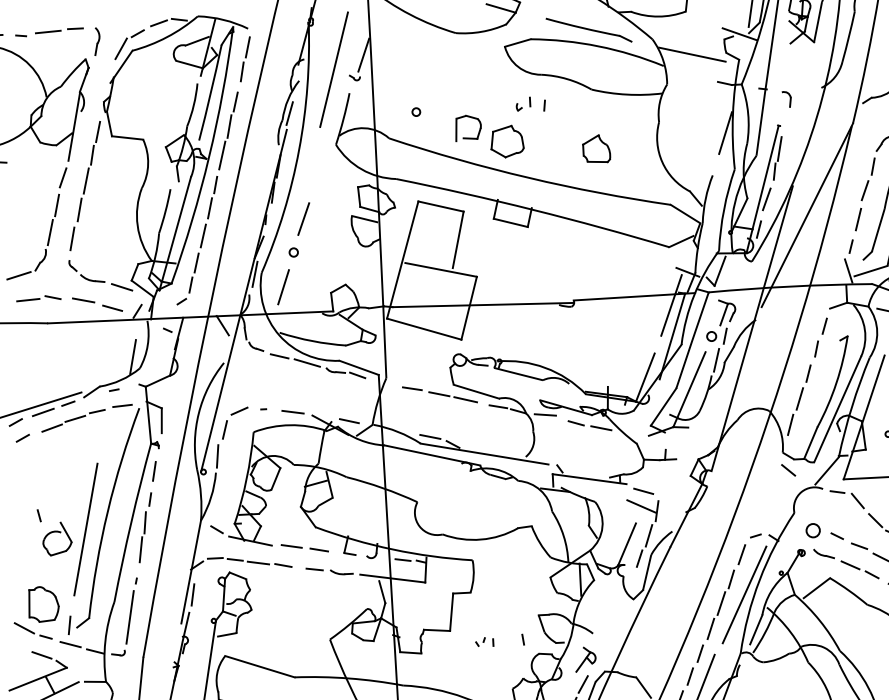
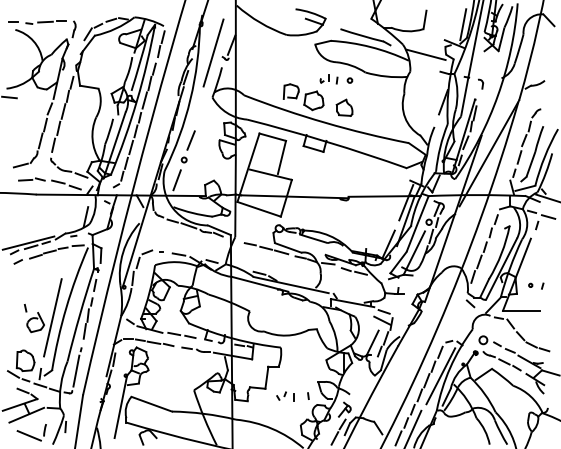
circle: (415, 112) -> (349, 80), moved
part: (596, 148) -> (344, 107), moved
part: (484, 642) -> (285, 396), size x1.67

